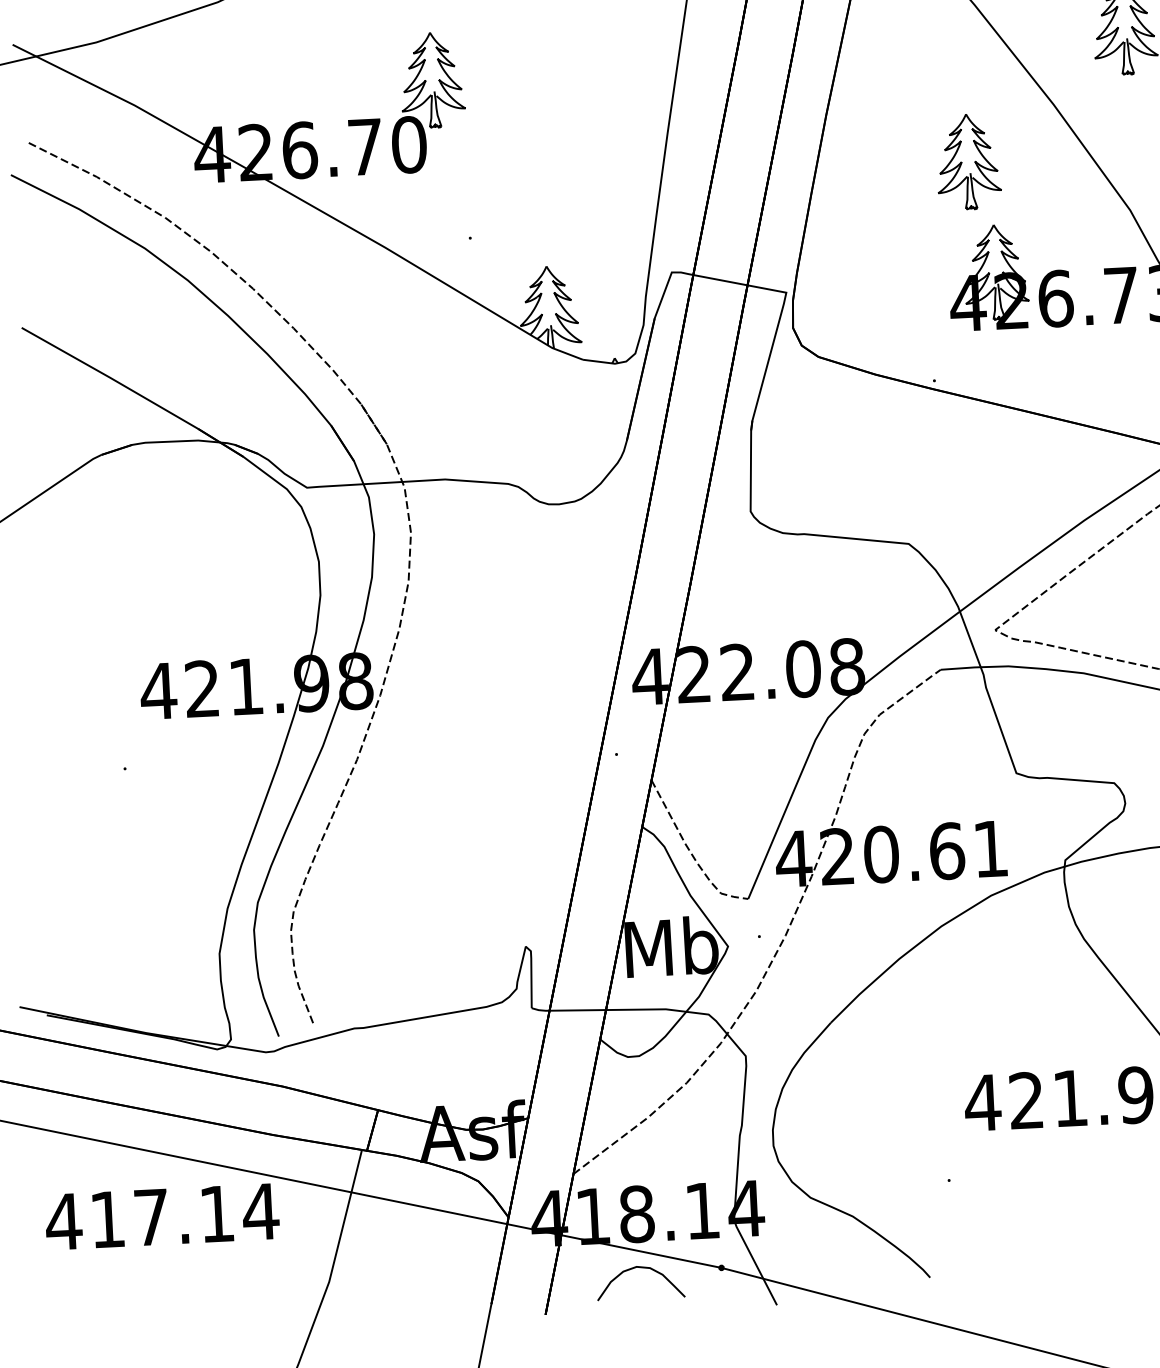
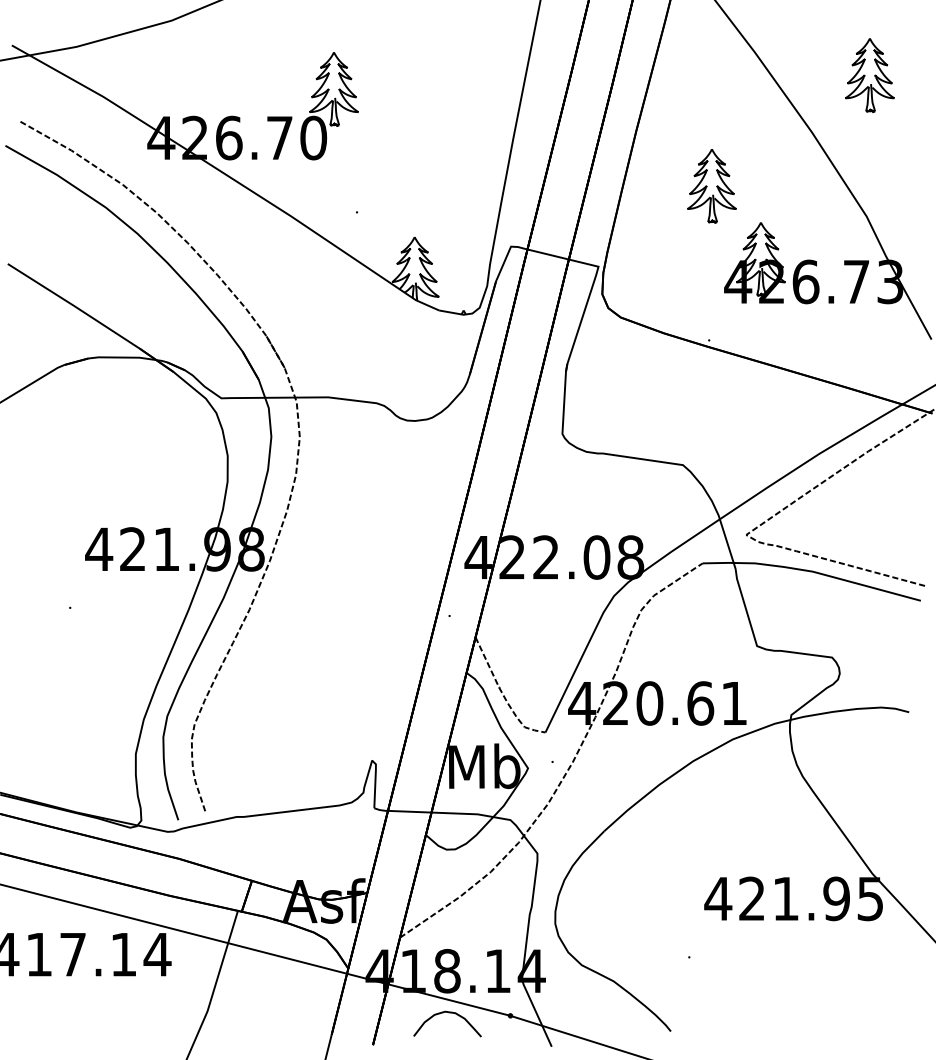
part: (967, 162) -> (711, 186), moved

